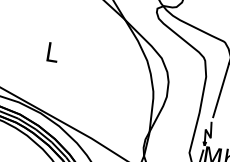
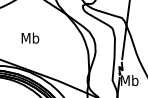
text: (52, 50) -> (30, 37), L -> Mb

